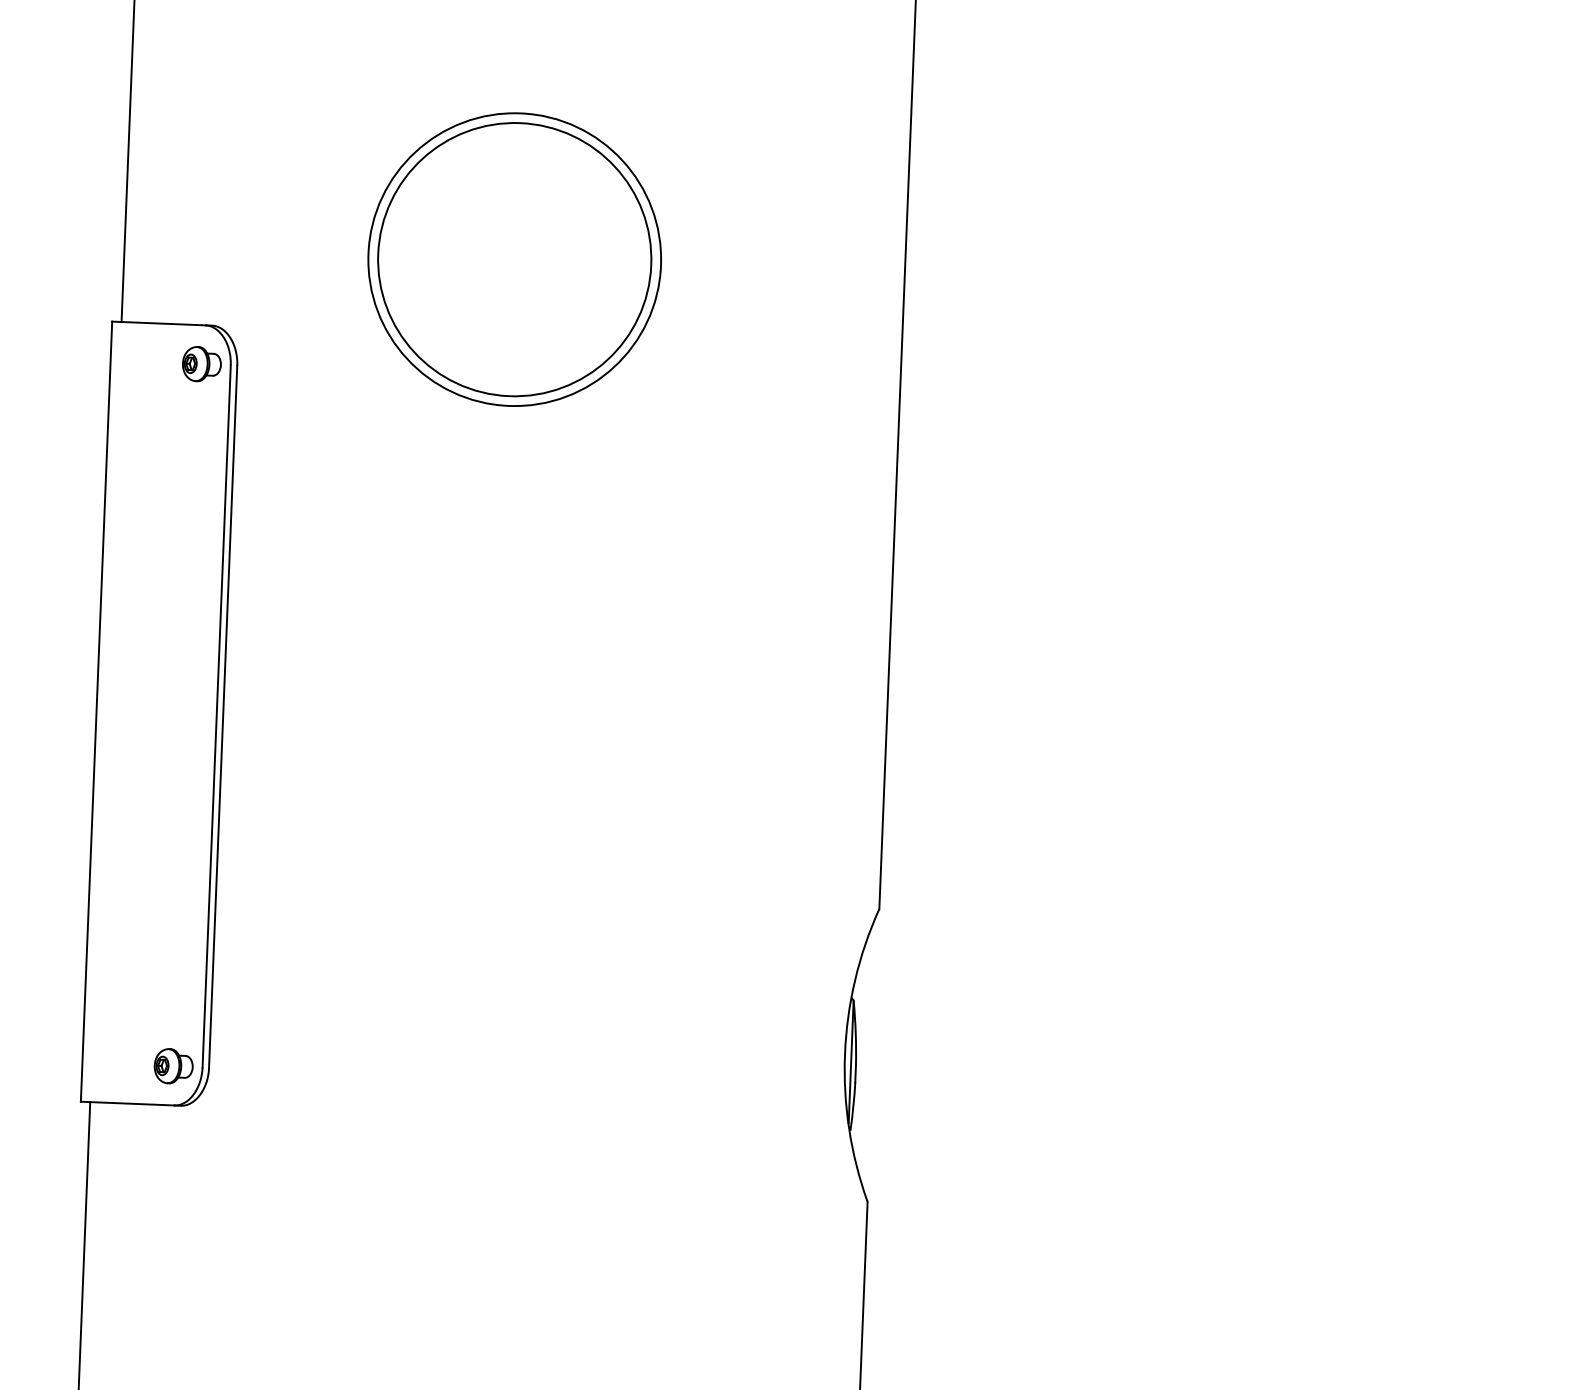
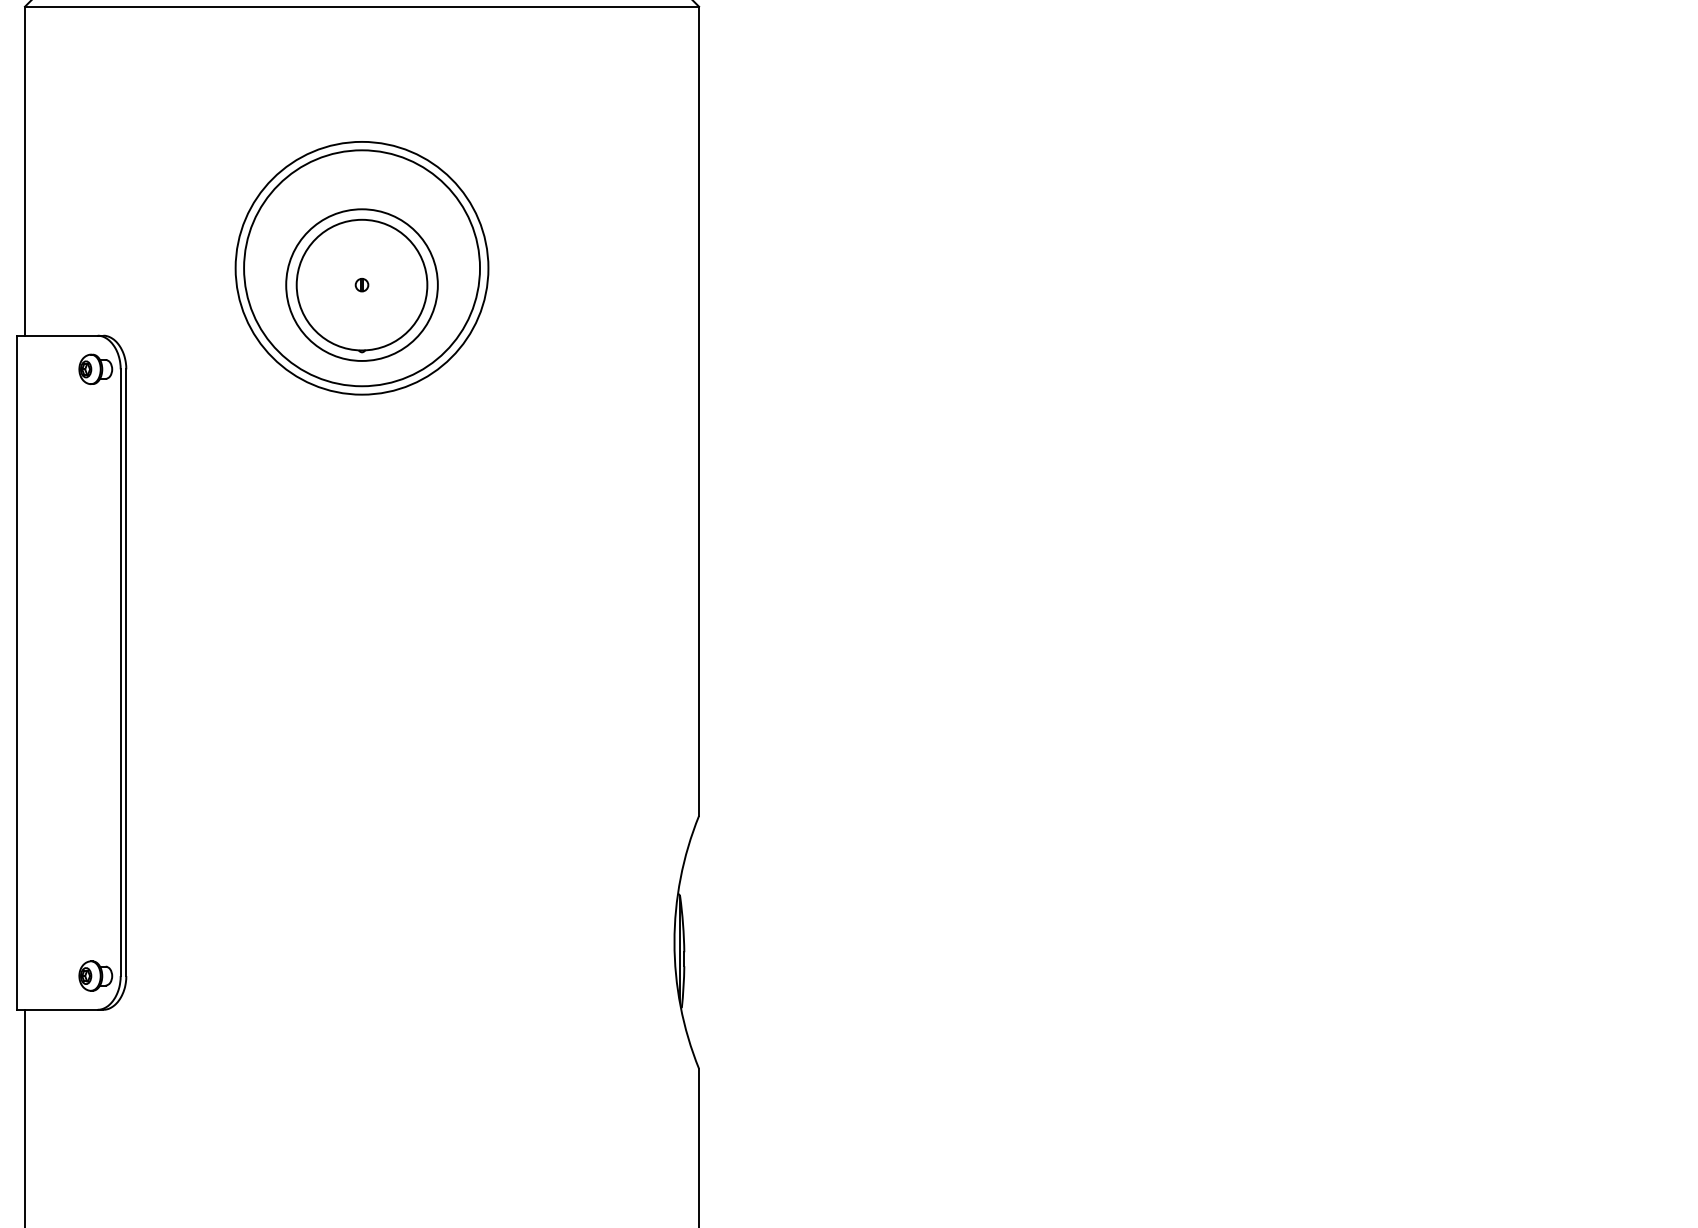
part: (513, 278) -> (361, 284), added

